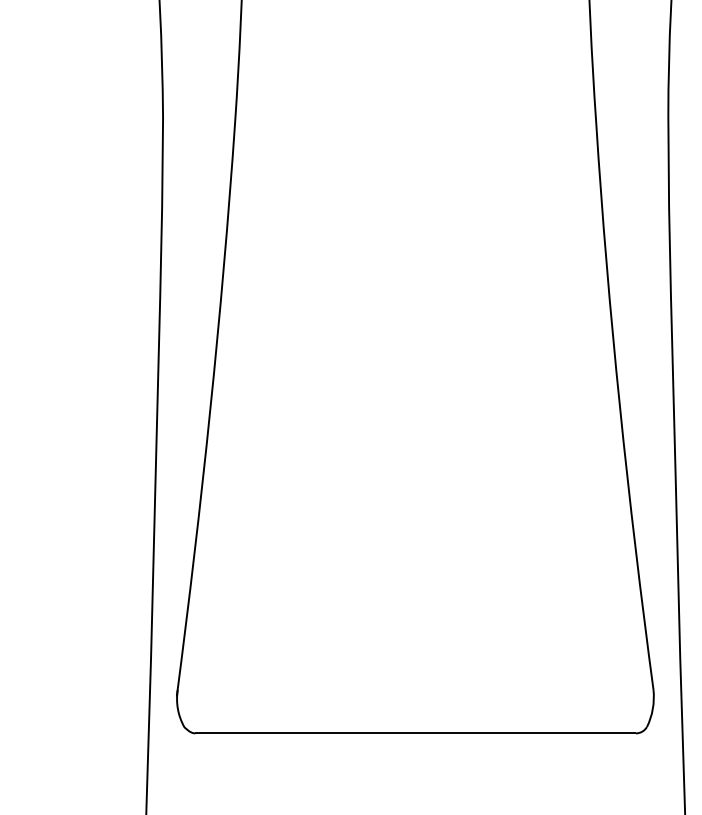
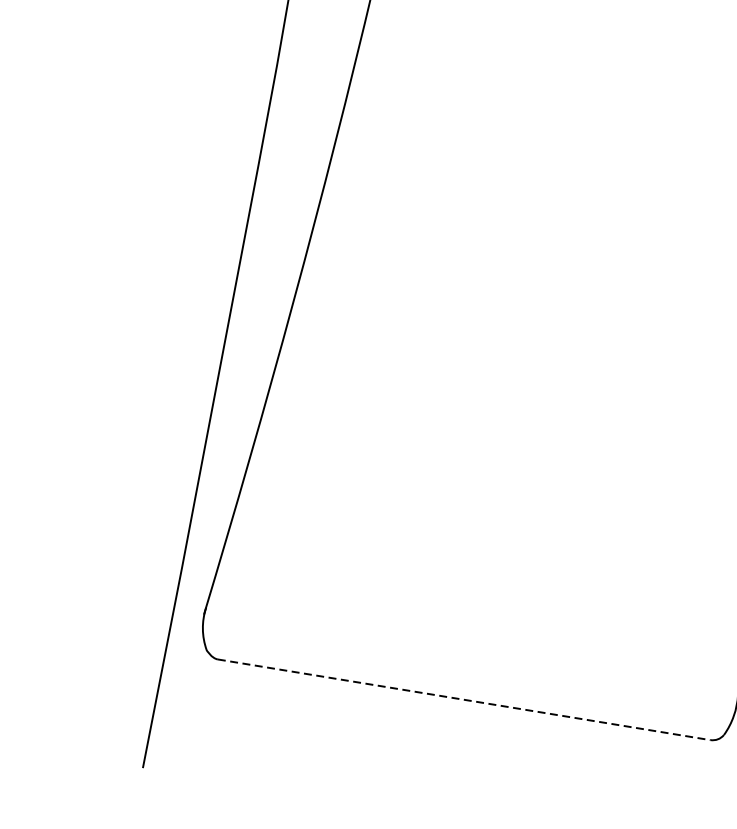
line: (416, 733) -> (465, 700), solid -> dashed

